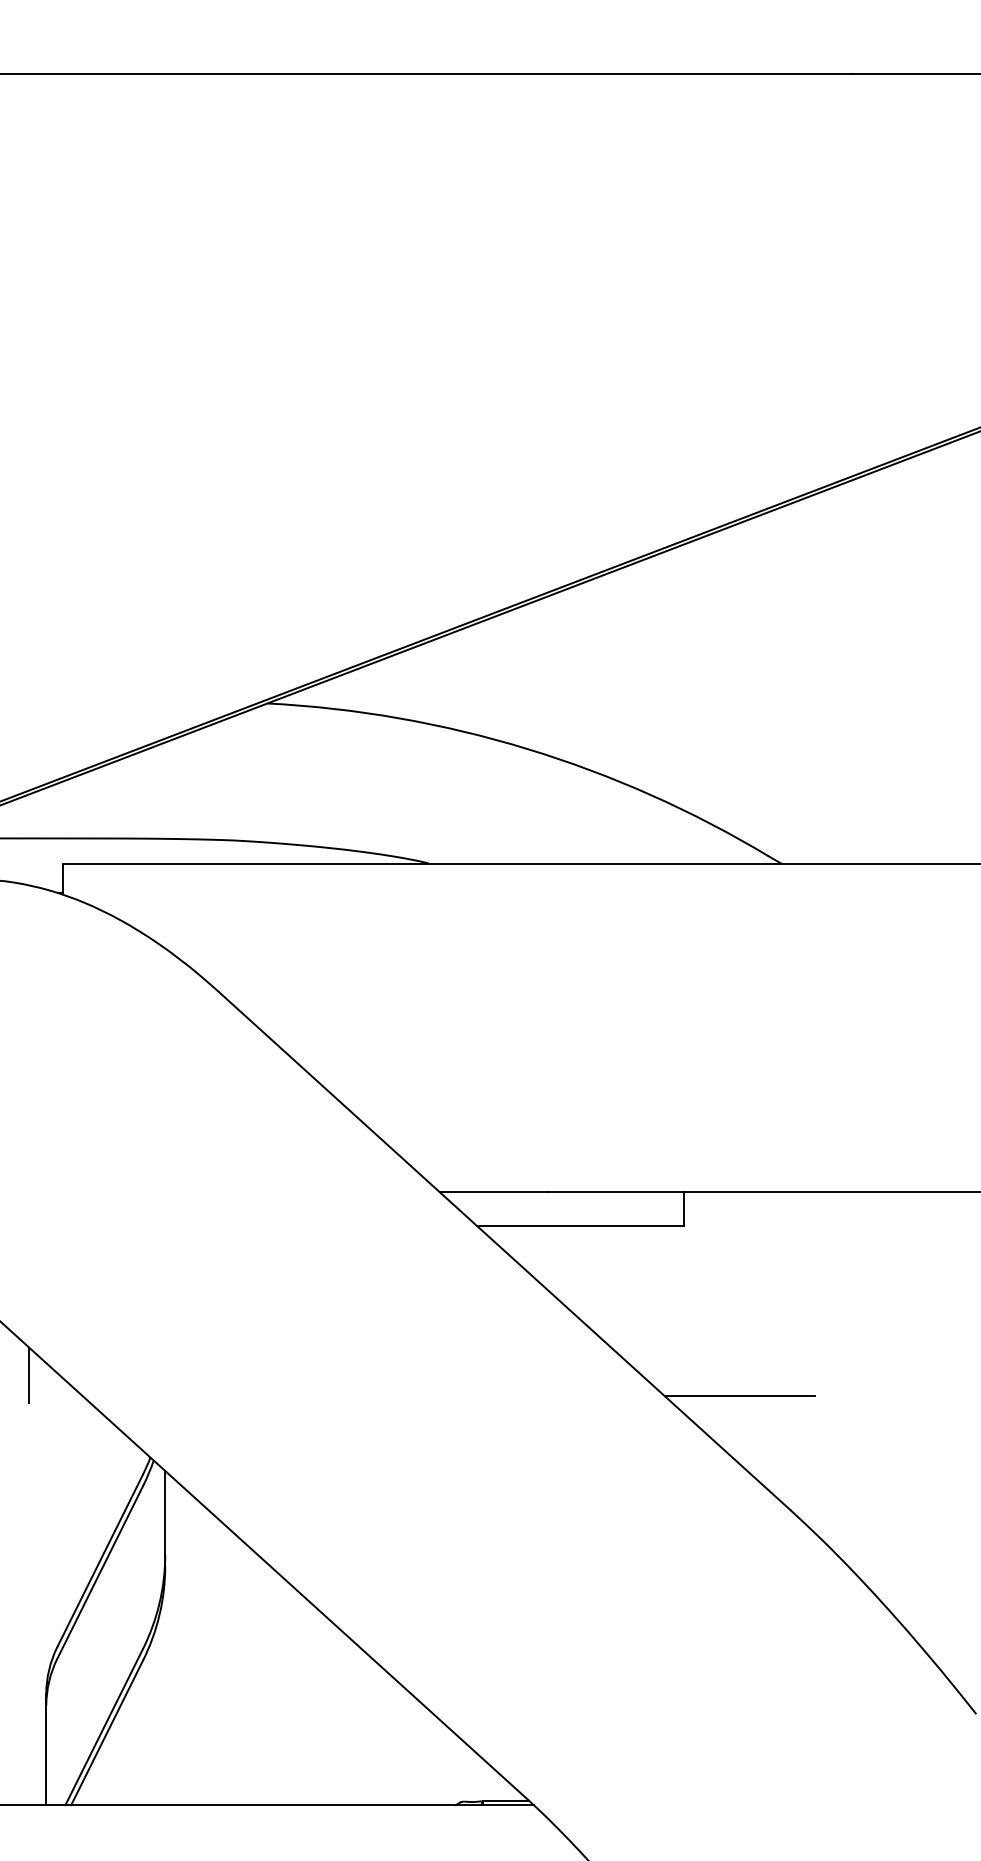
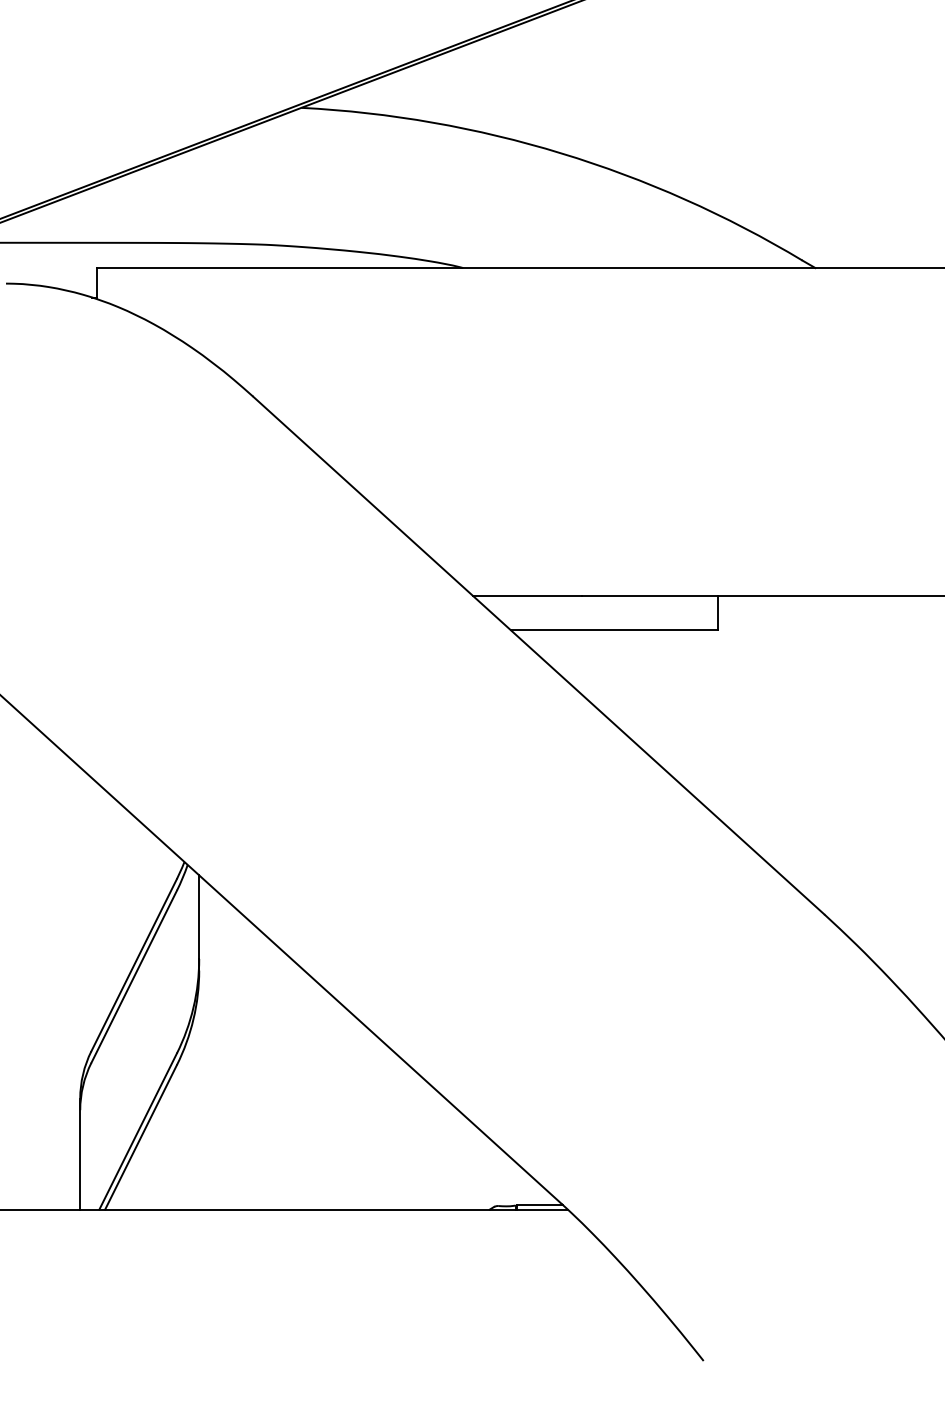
line: (29, 1375) -> (63, 779), removed
line: (739, 1395) -> (773, 799), removed

